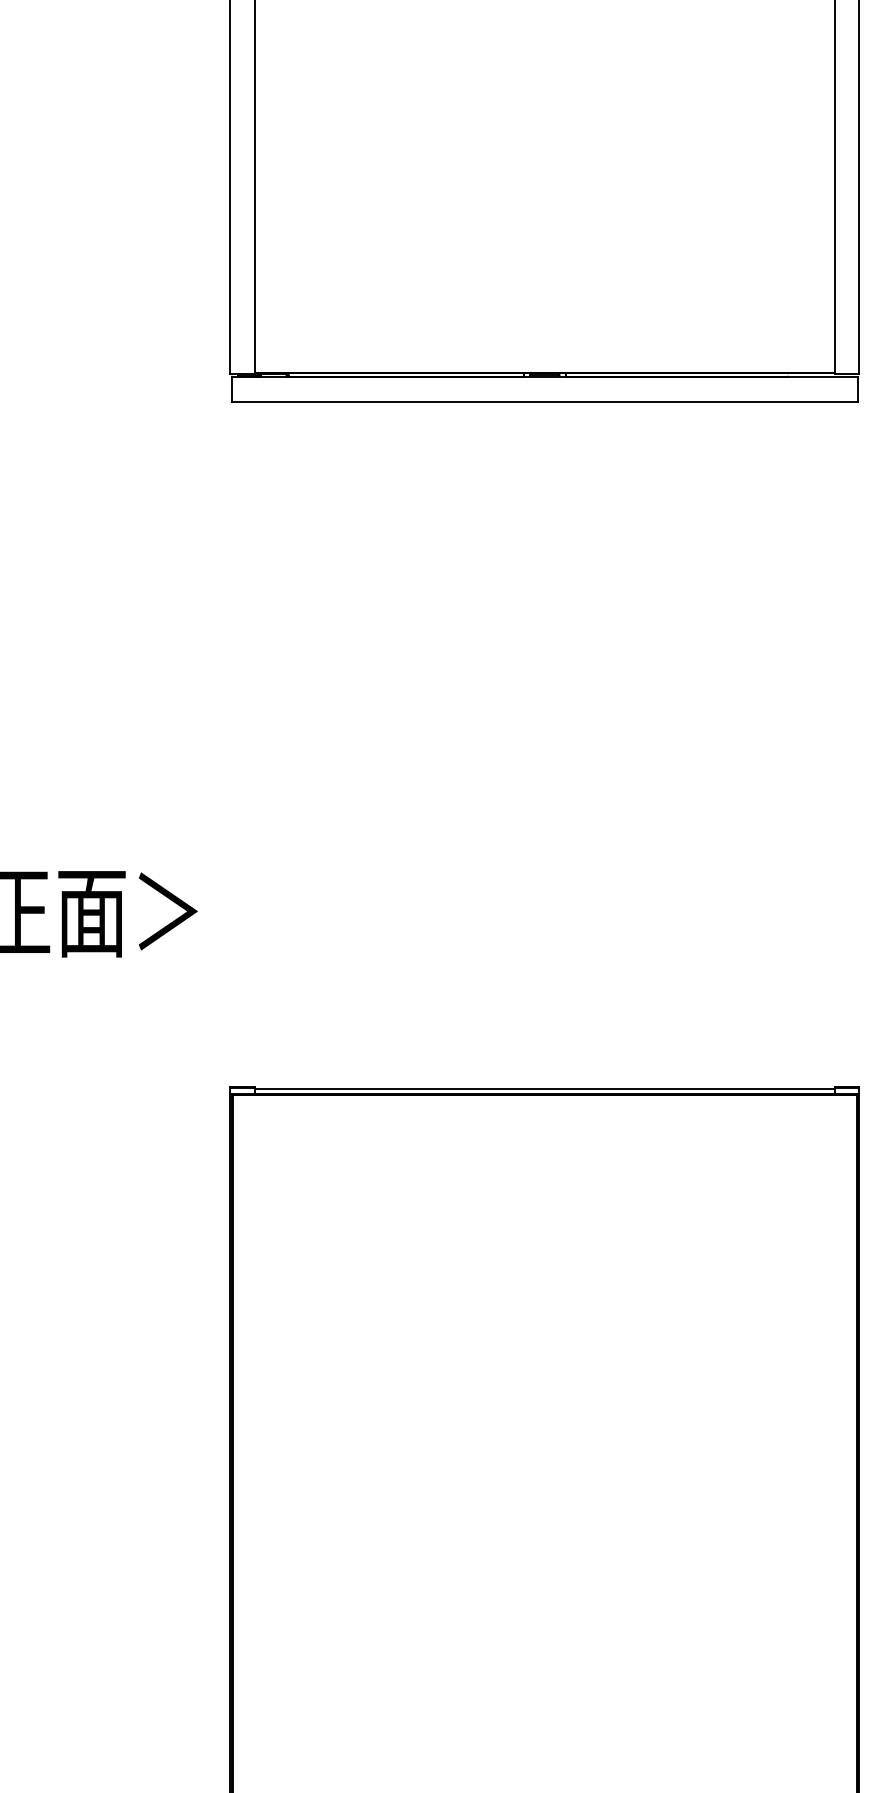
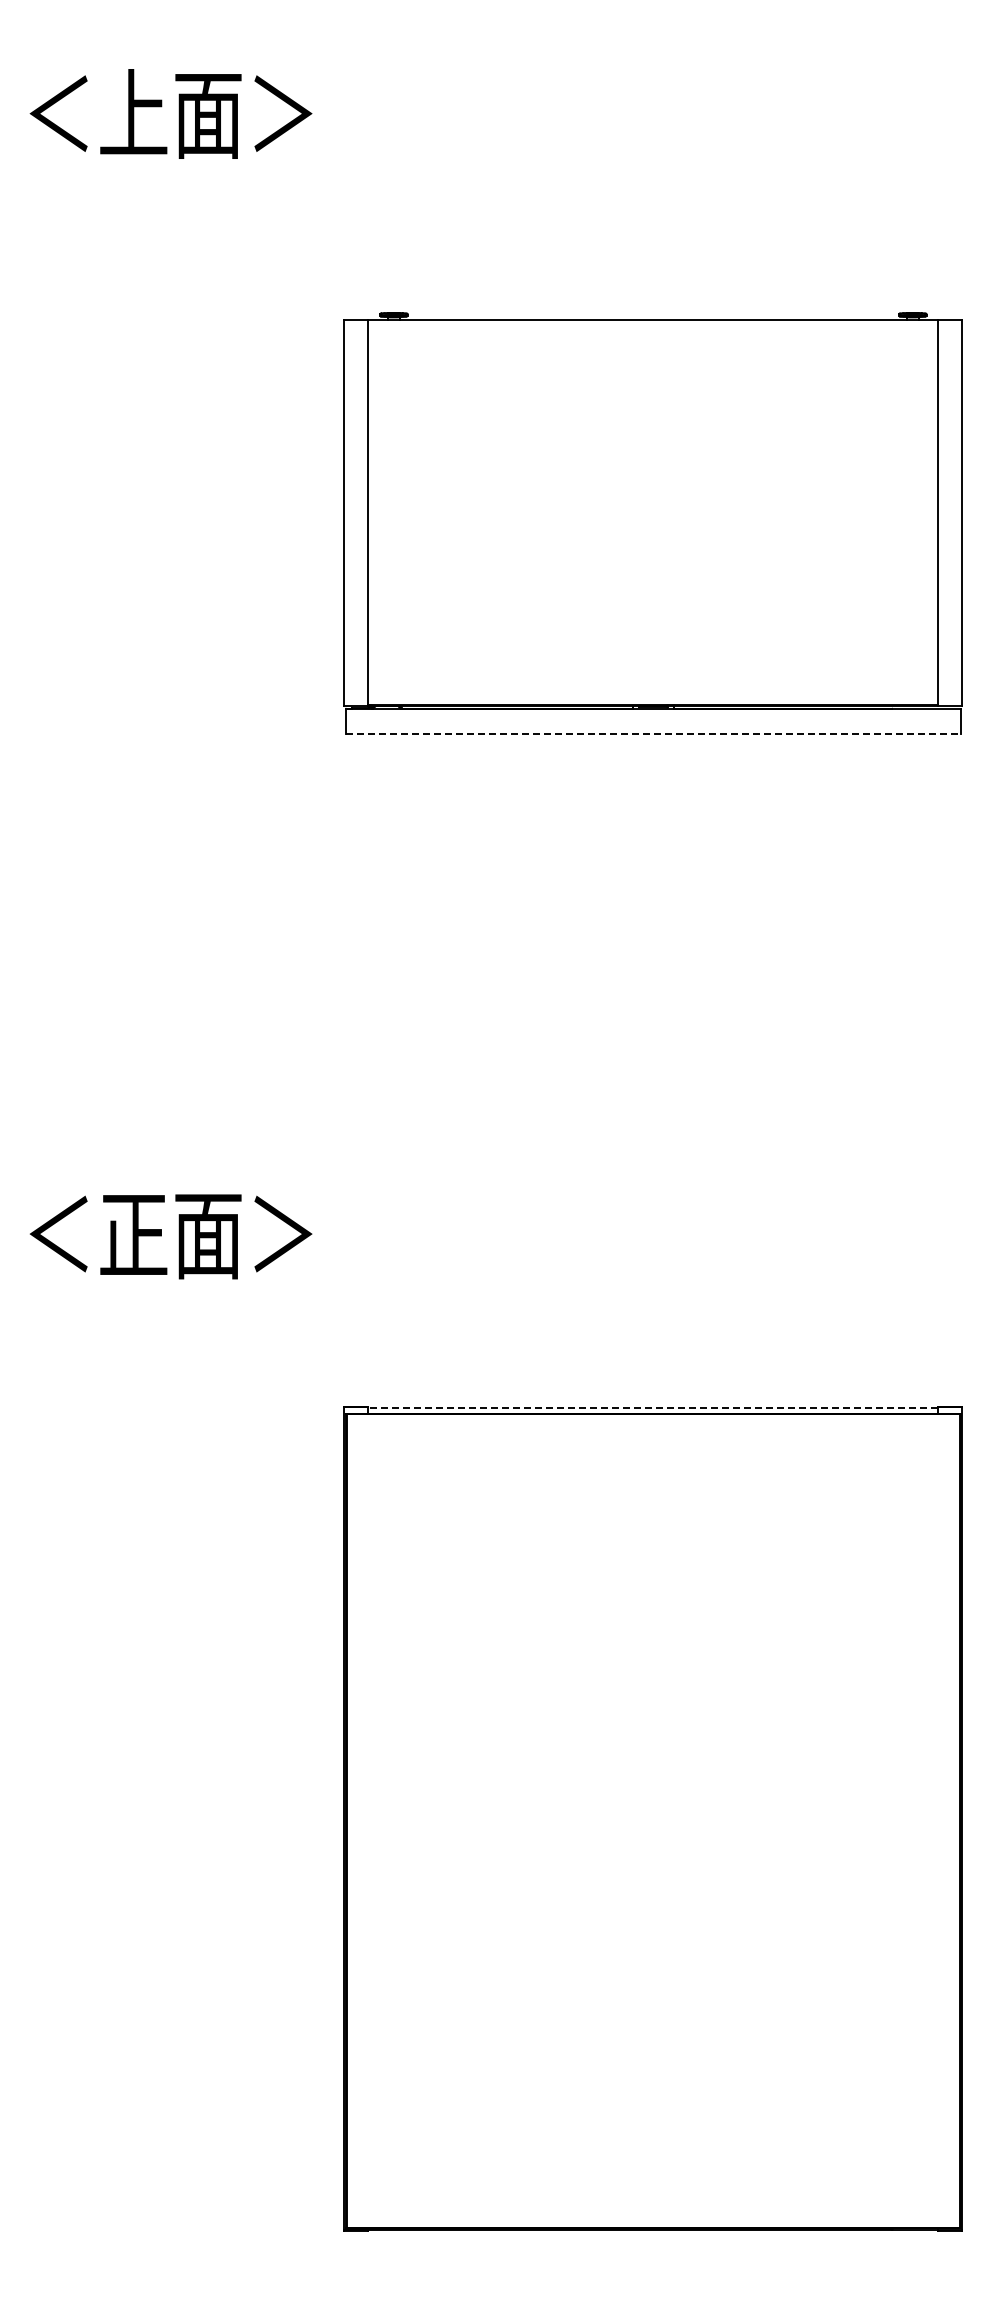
line: (546, 401) -> (654, 733), solid -> dashed
line: (545, 1089) -> (653, 1408), solid -> dashed

